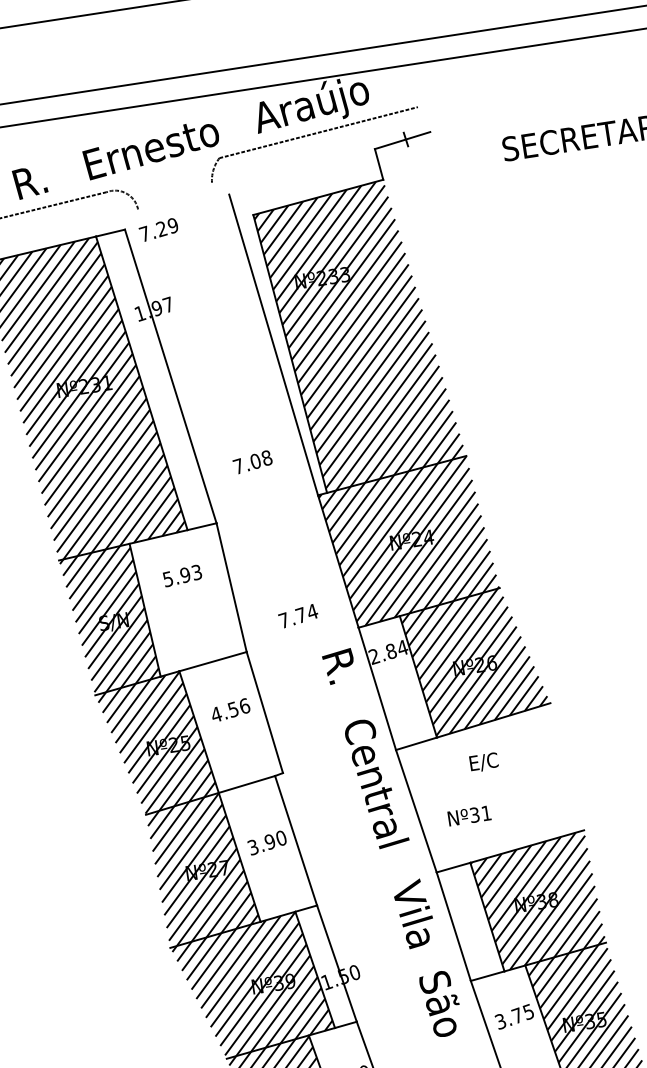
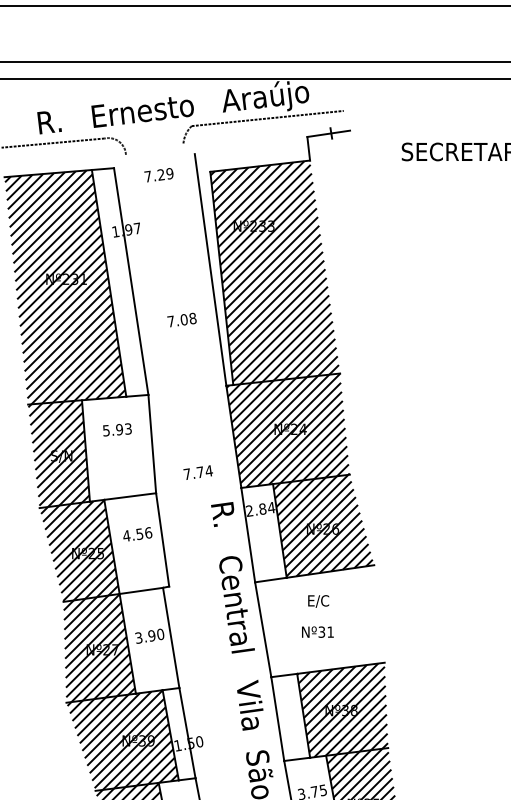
text: (158, 230) -> (158, 175), moved
text: (252, 461) -> (181, 319), moved
text: (468, 815) -> (317, 631), moved

